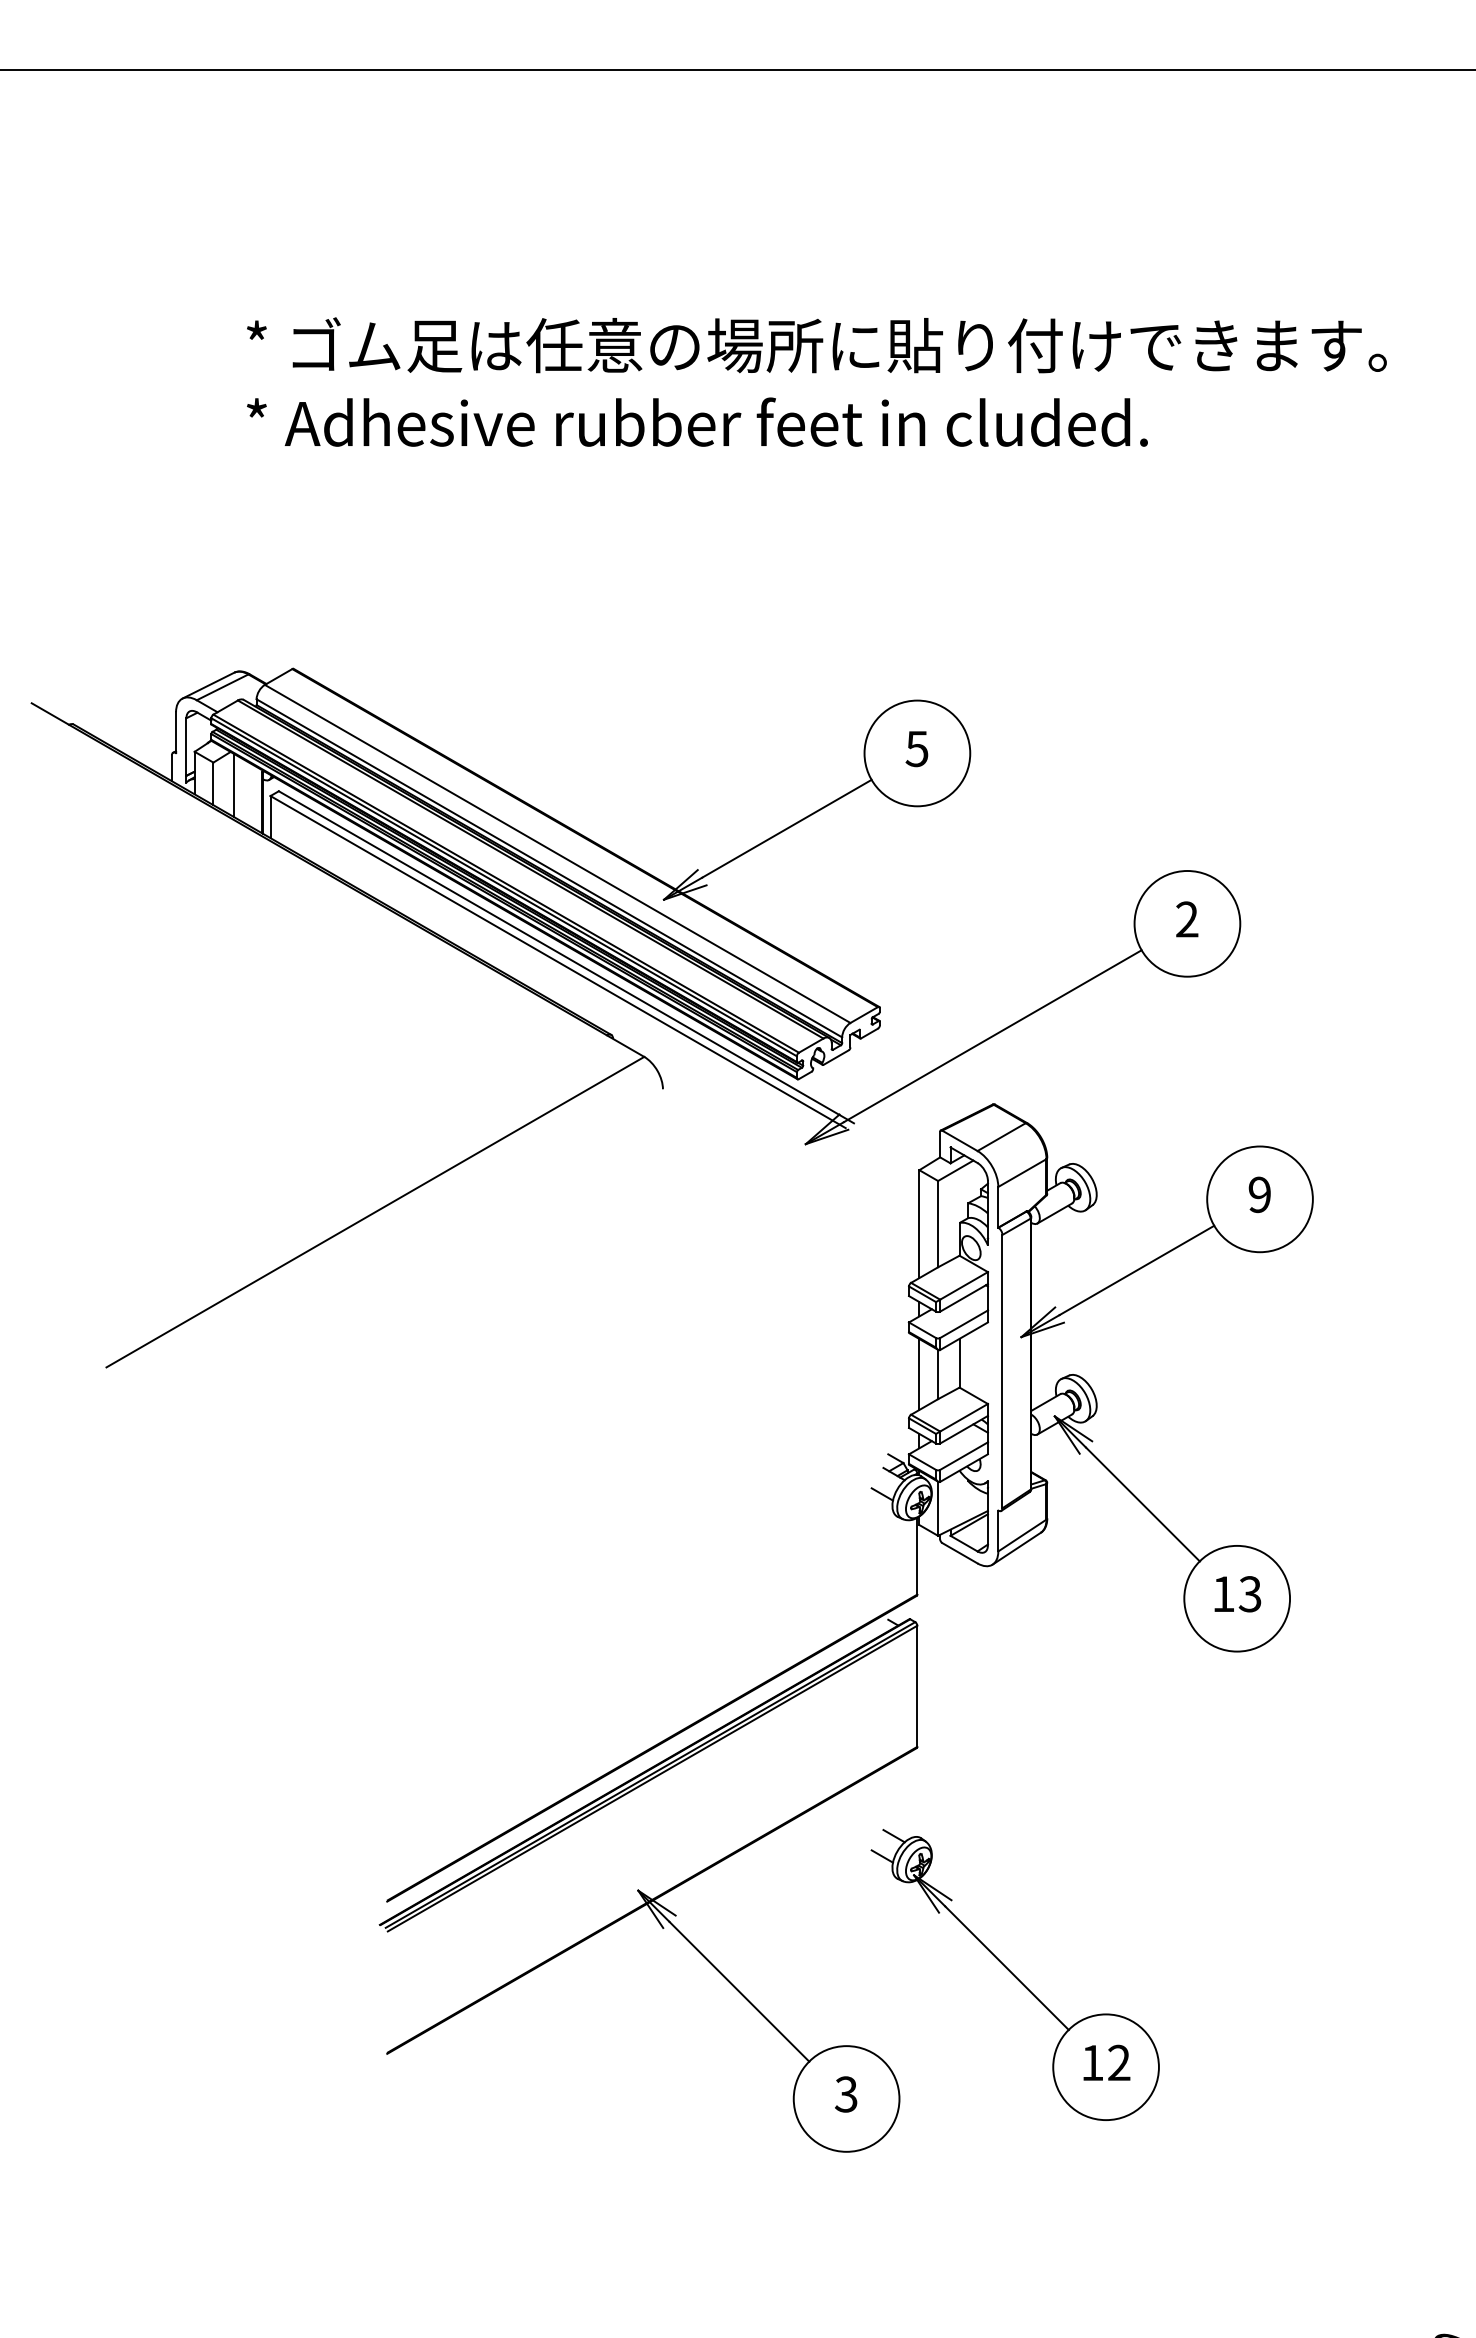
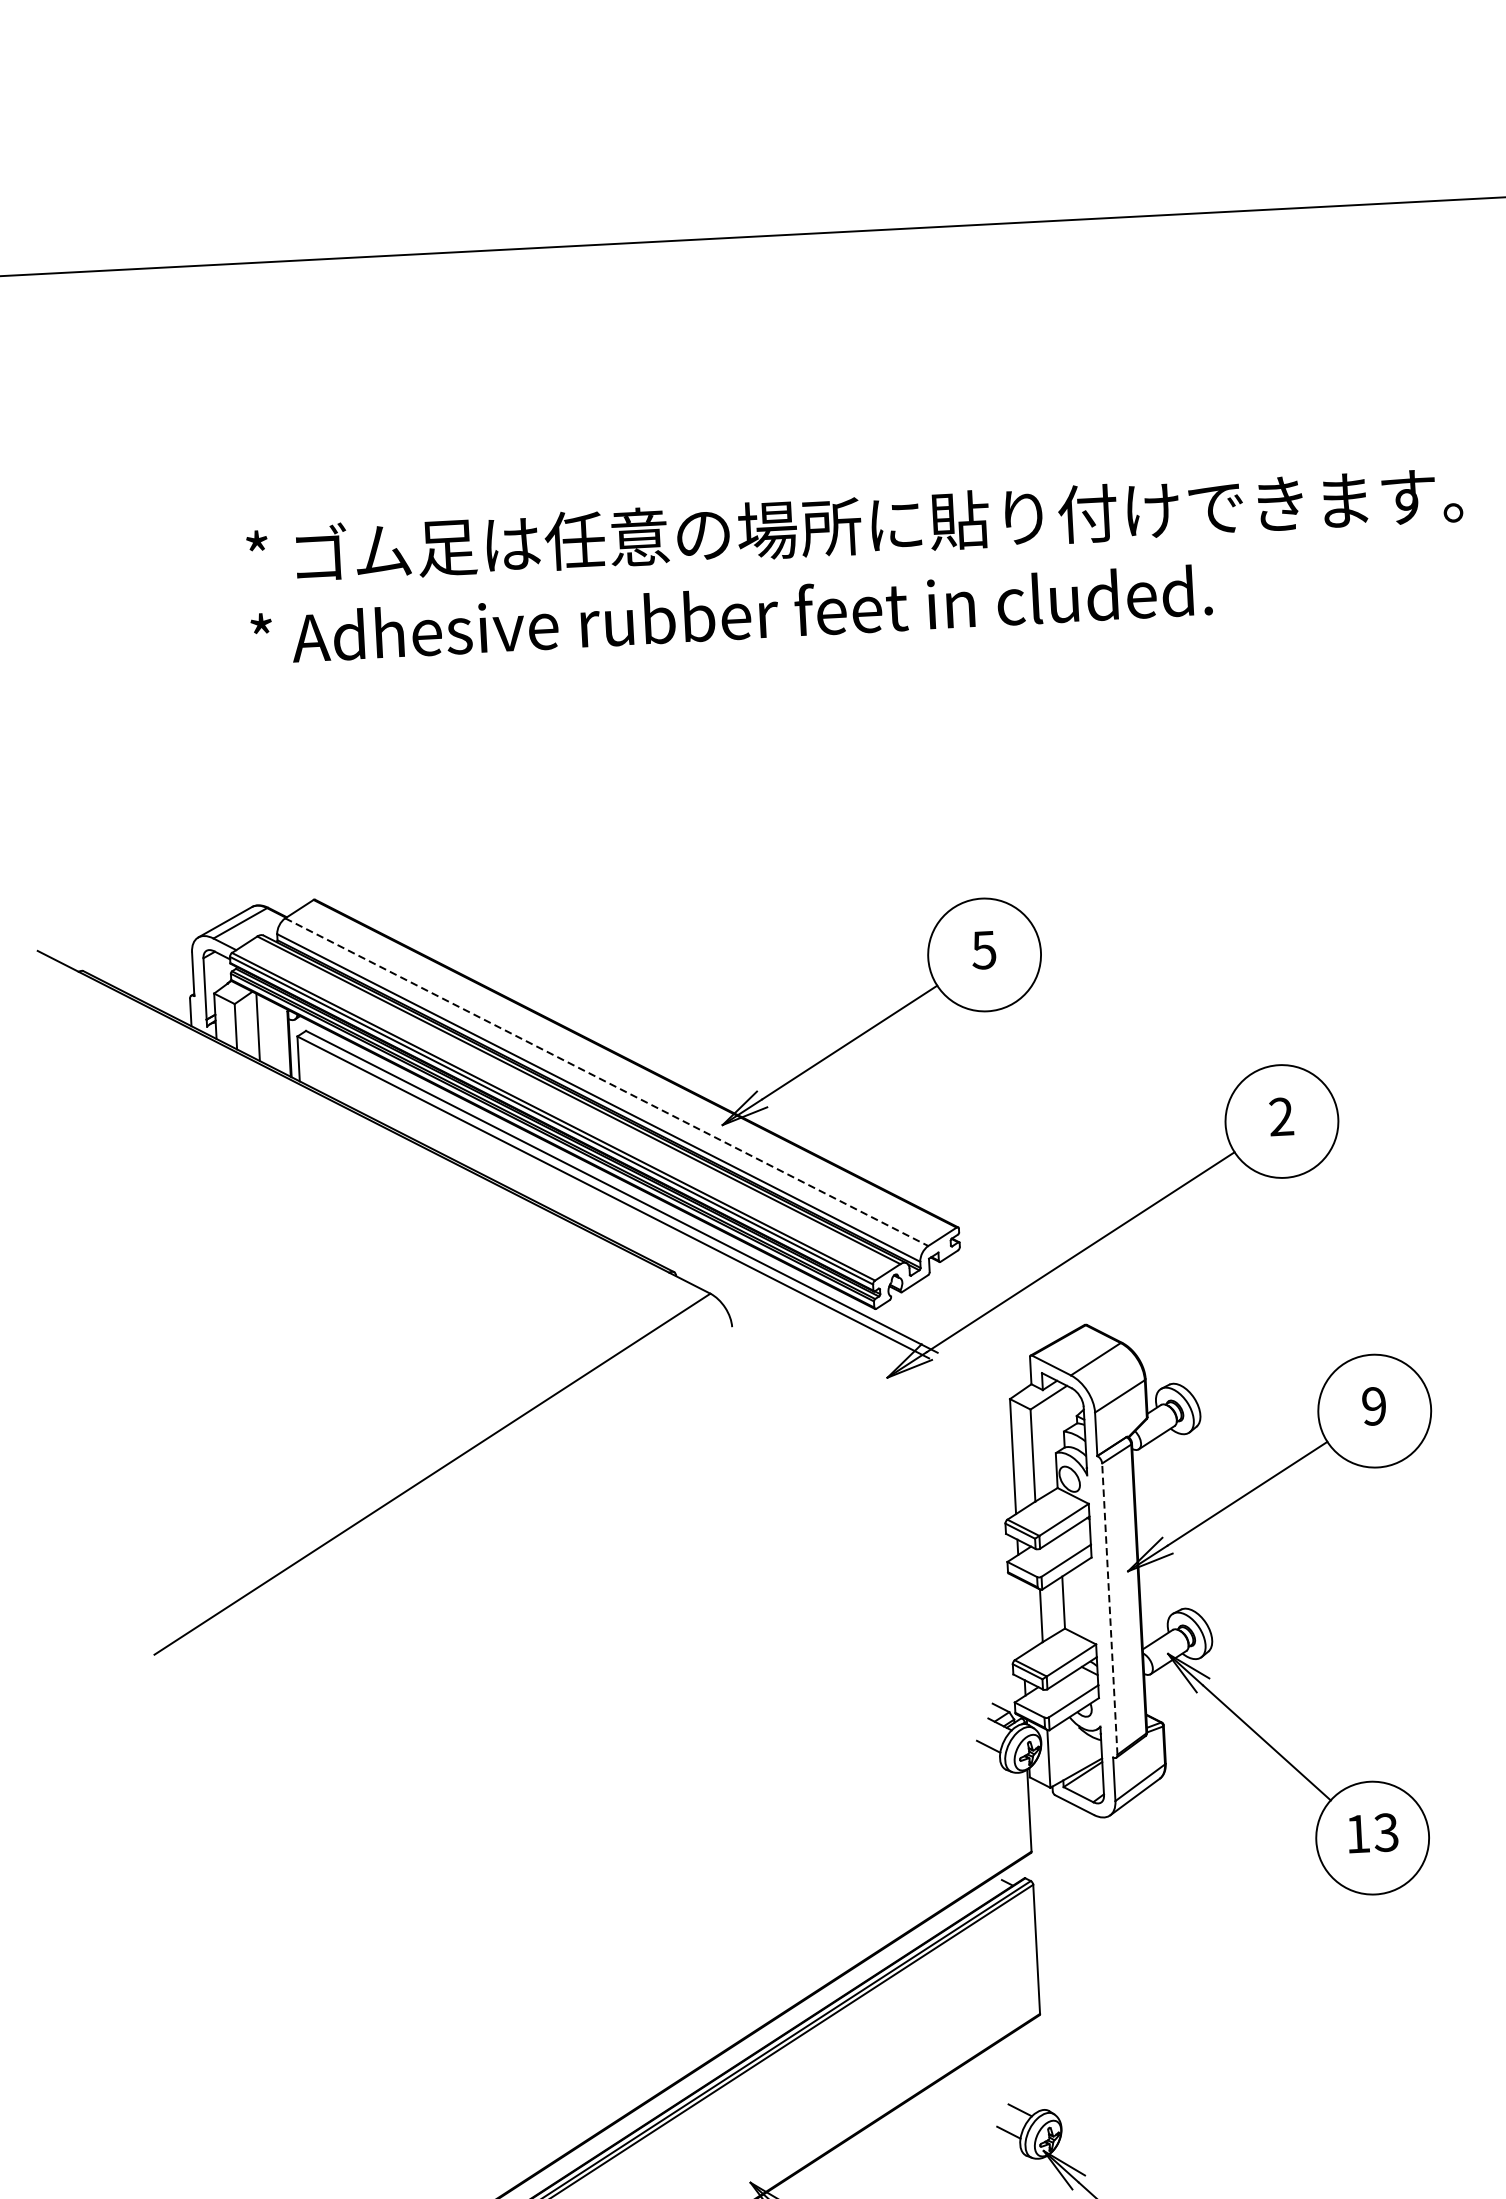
line: (558, 854) -> (607, 1082), solid -> dashed
line: (1002, 1371) -> (1109, 1609), solid -> dashed
line: (919, 1374) -> (1021, 1616), removed

